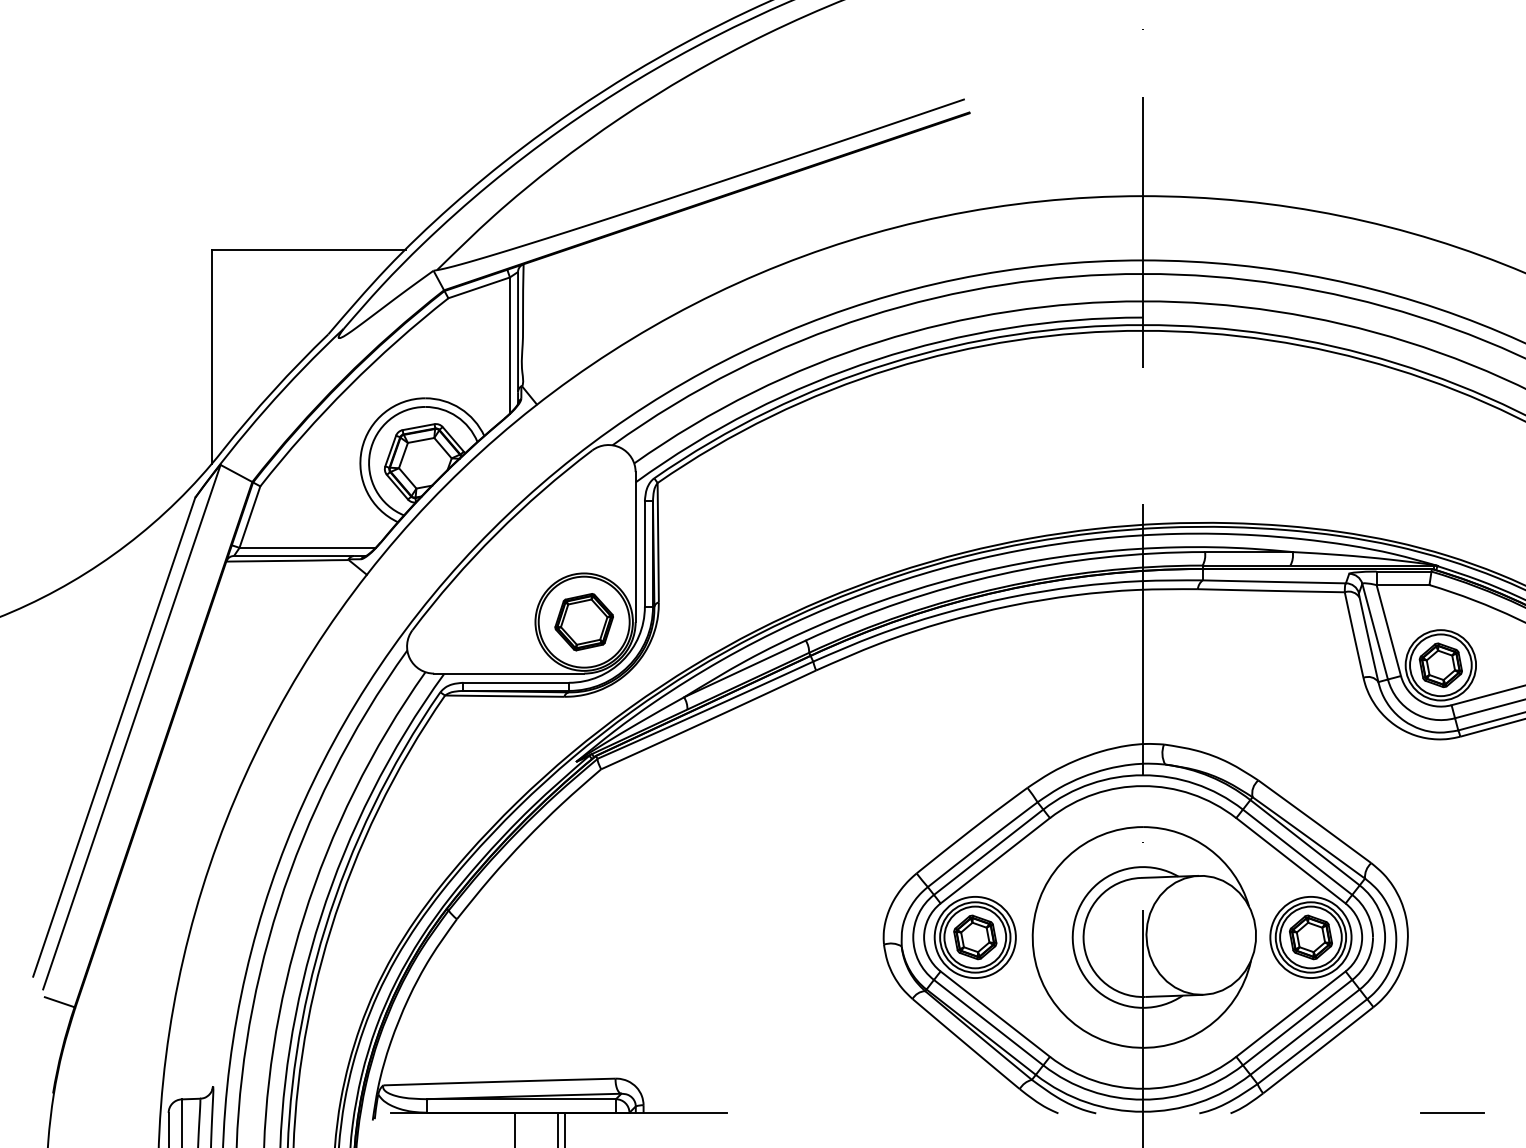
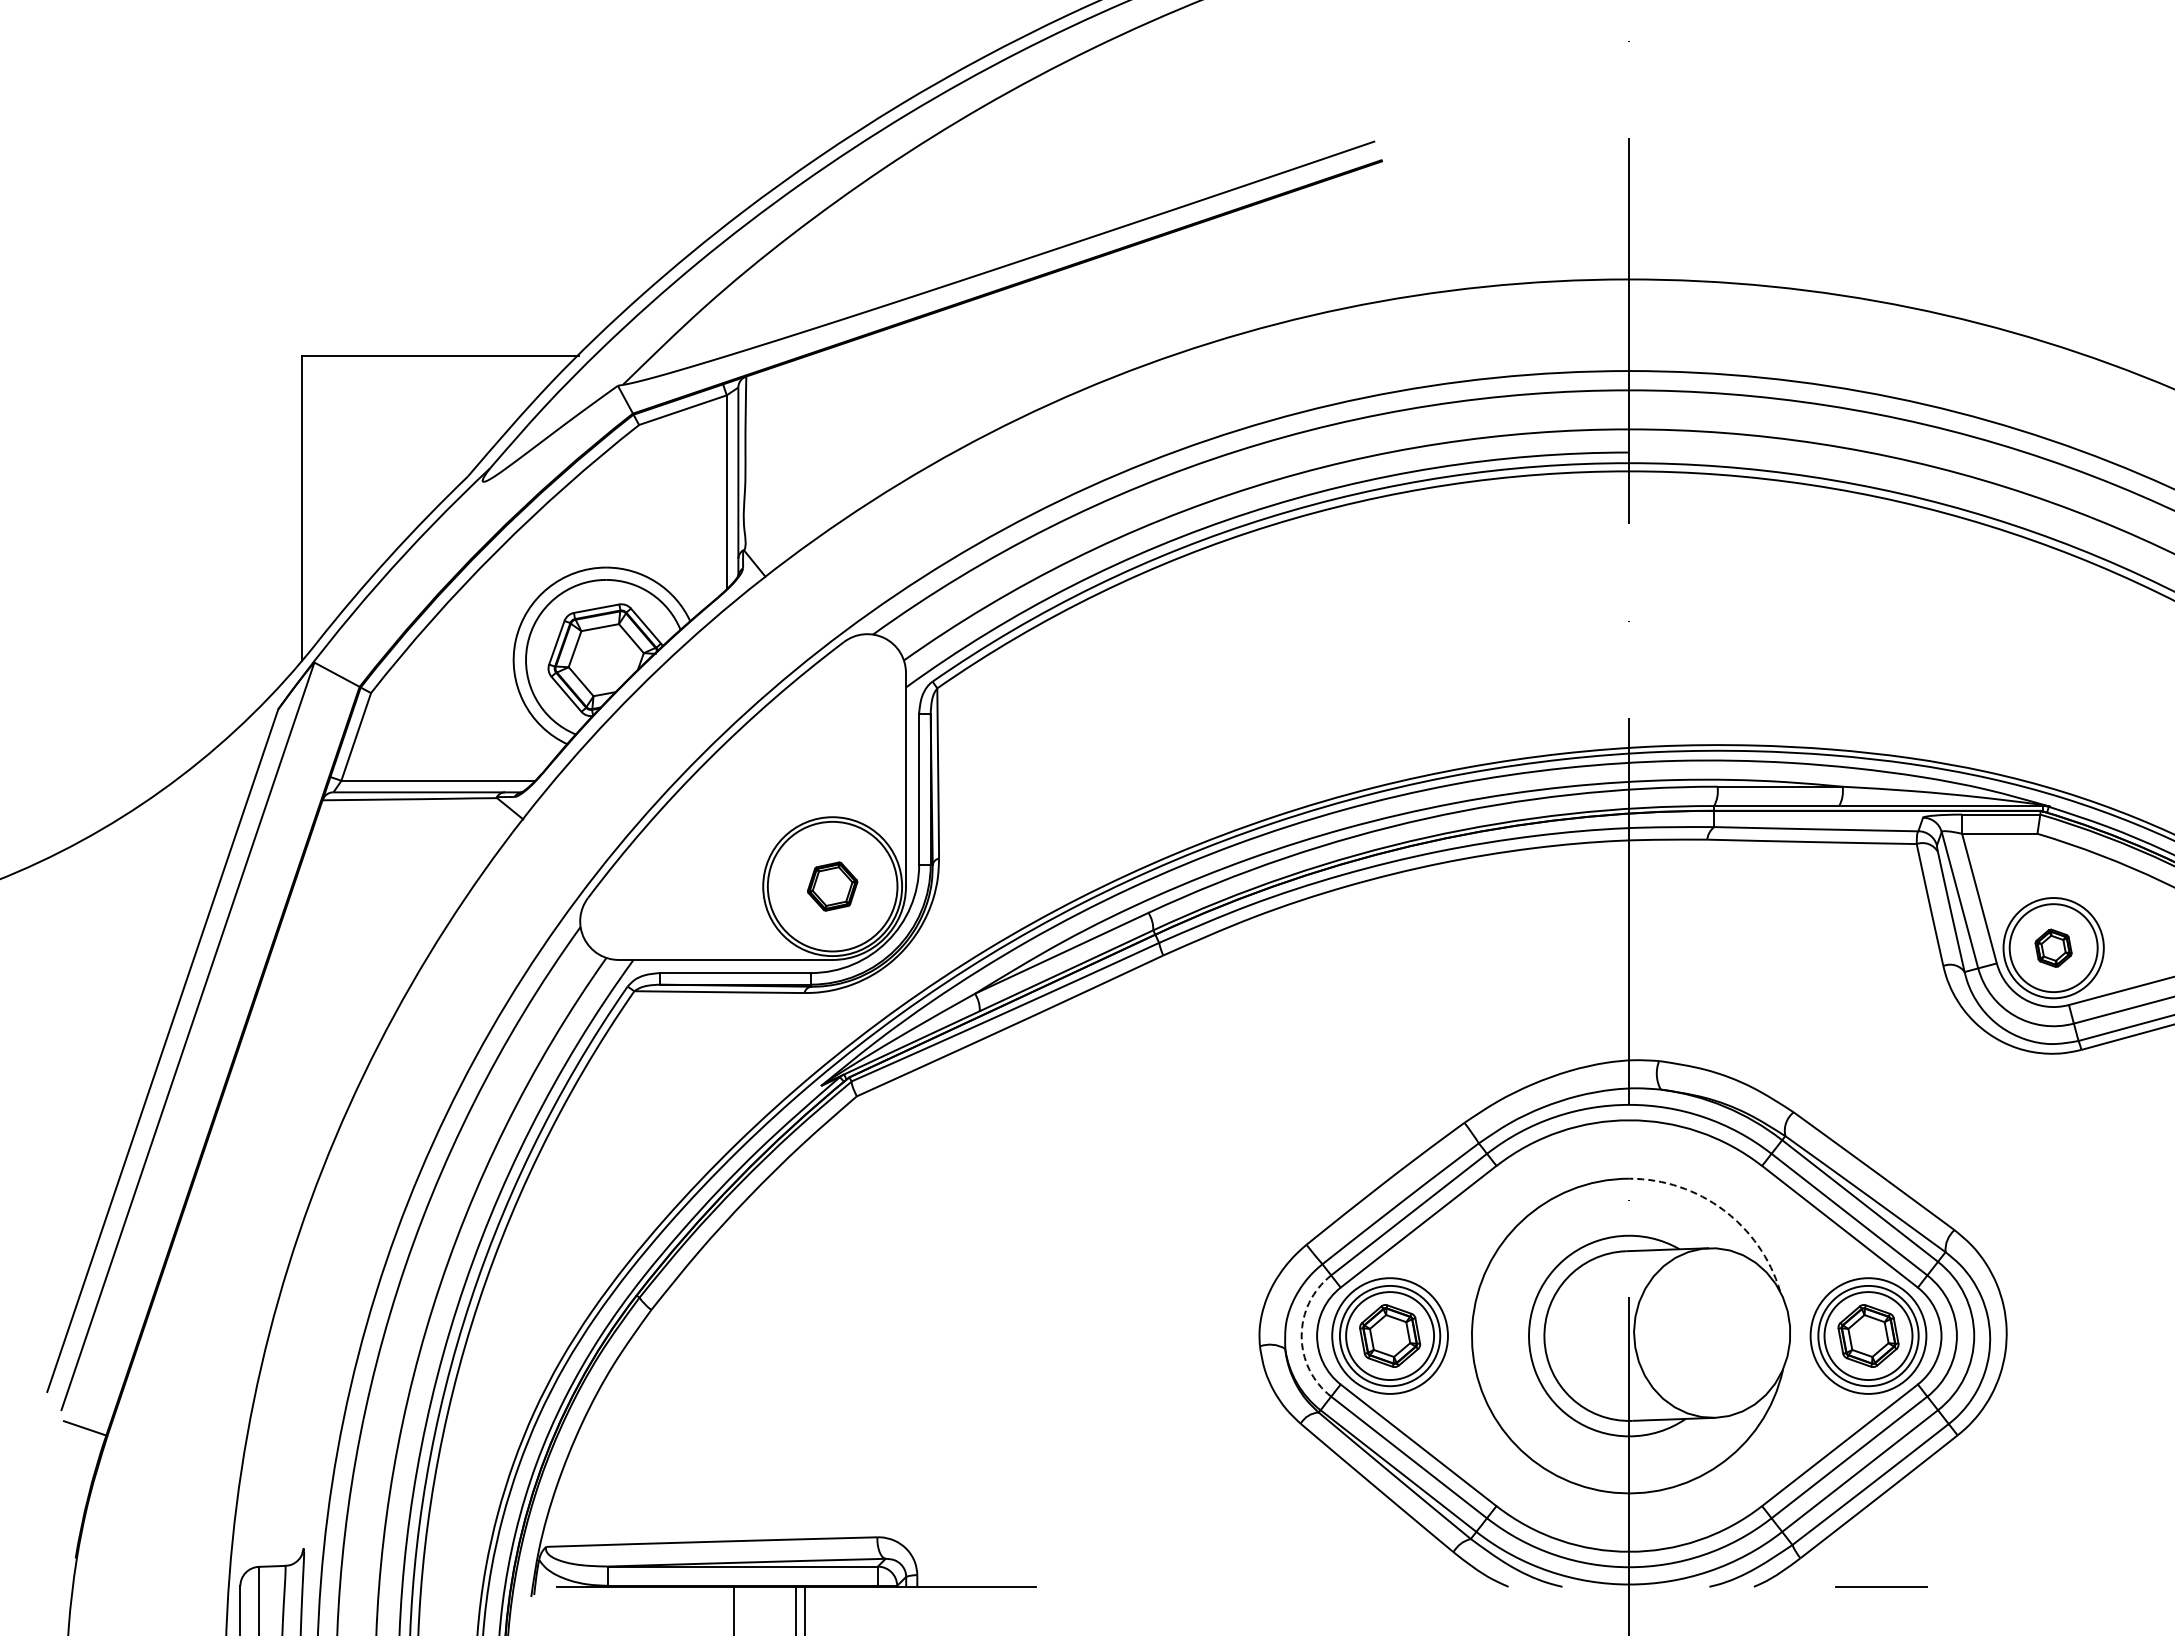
part: (584, 622) -> (832, 886), size x0.6
part: (1440, 665) -> (2053, 948), size x0.6
arc: (1209, 849) -> (1723, 1210), solid -> dashed
arc: (913, 937) -> (1301, 1336), solid -> dashed
line: (1452, 1113) -> (1881, 1586), moved

